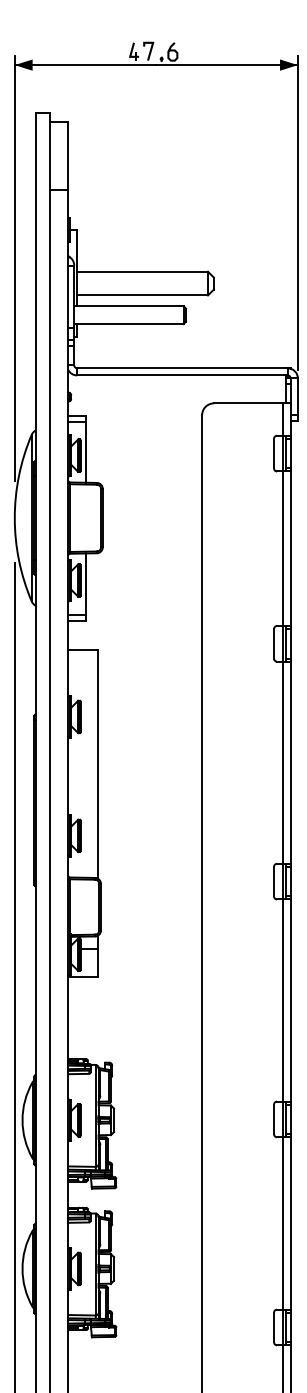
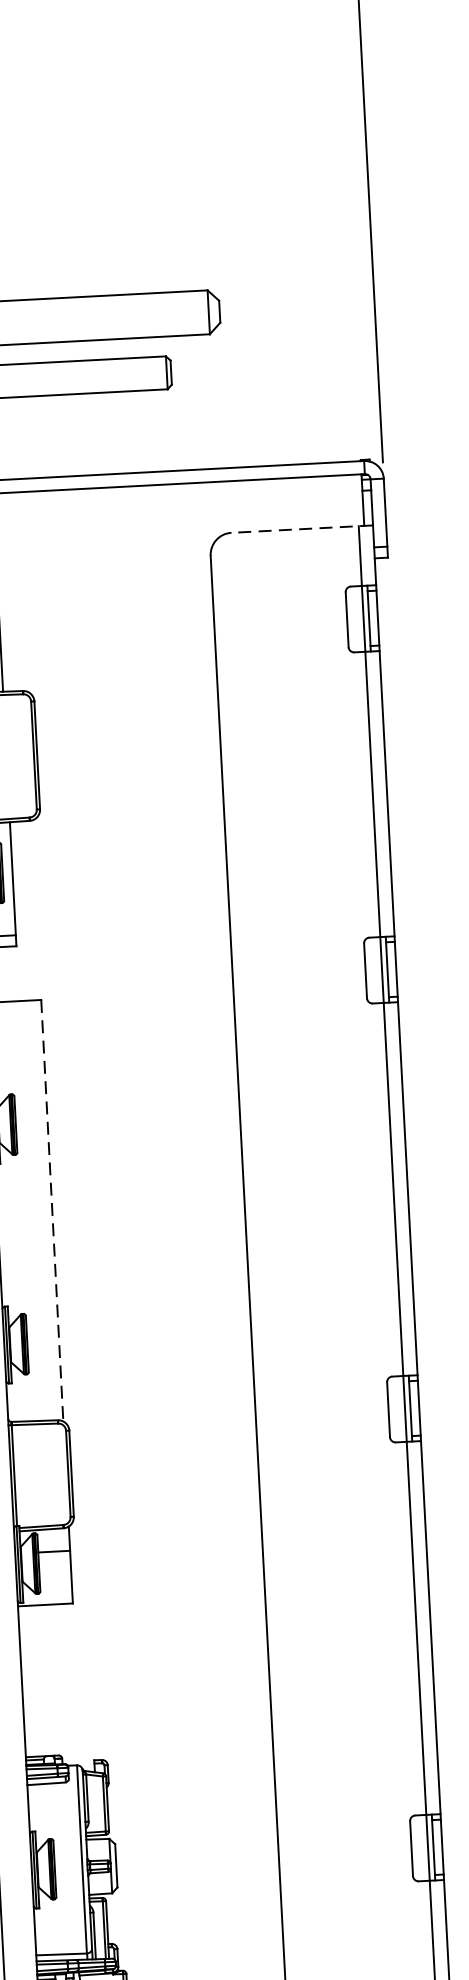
line: (251, 403) -> (300, 529), solid -> dashed
line: (98, 765) -> (53, 1212), solid -> dashed

